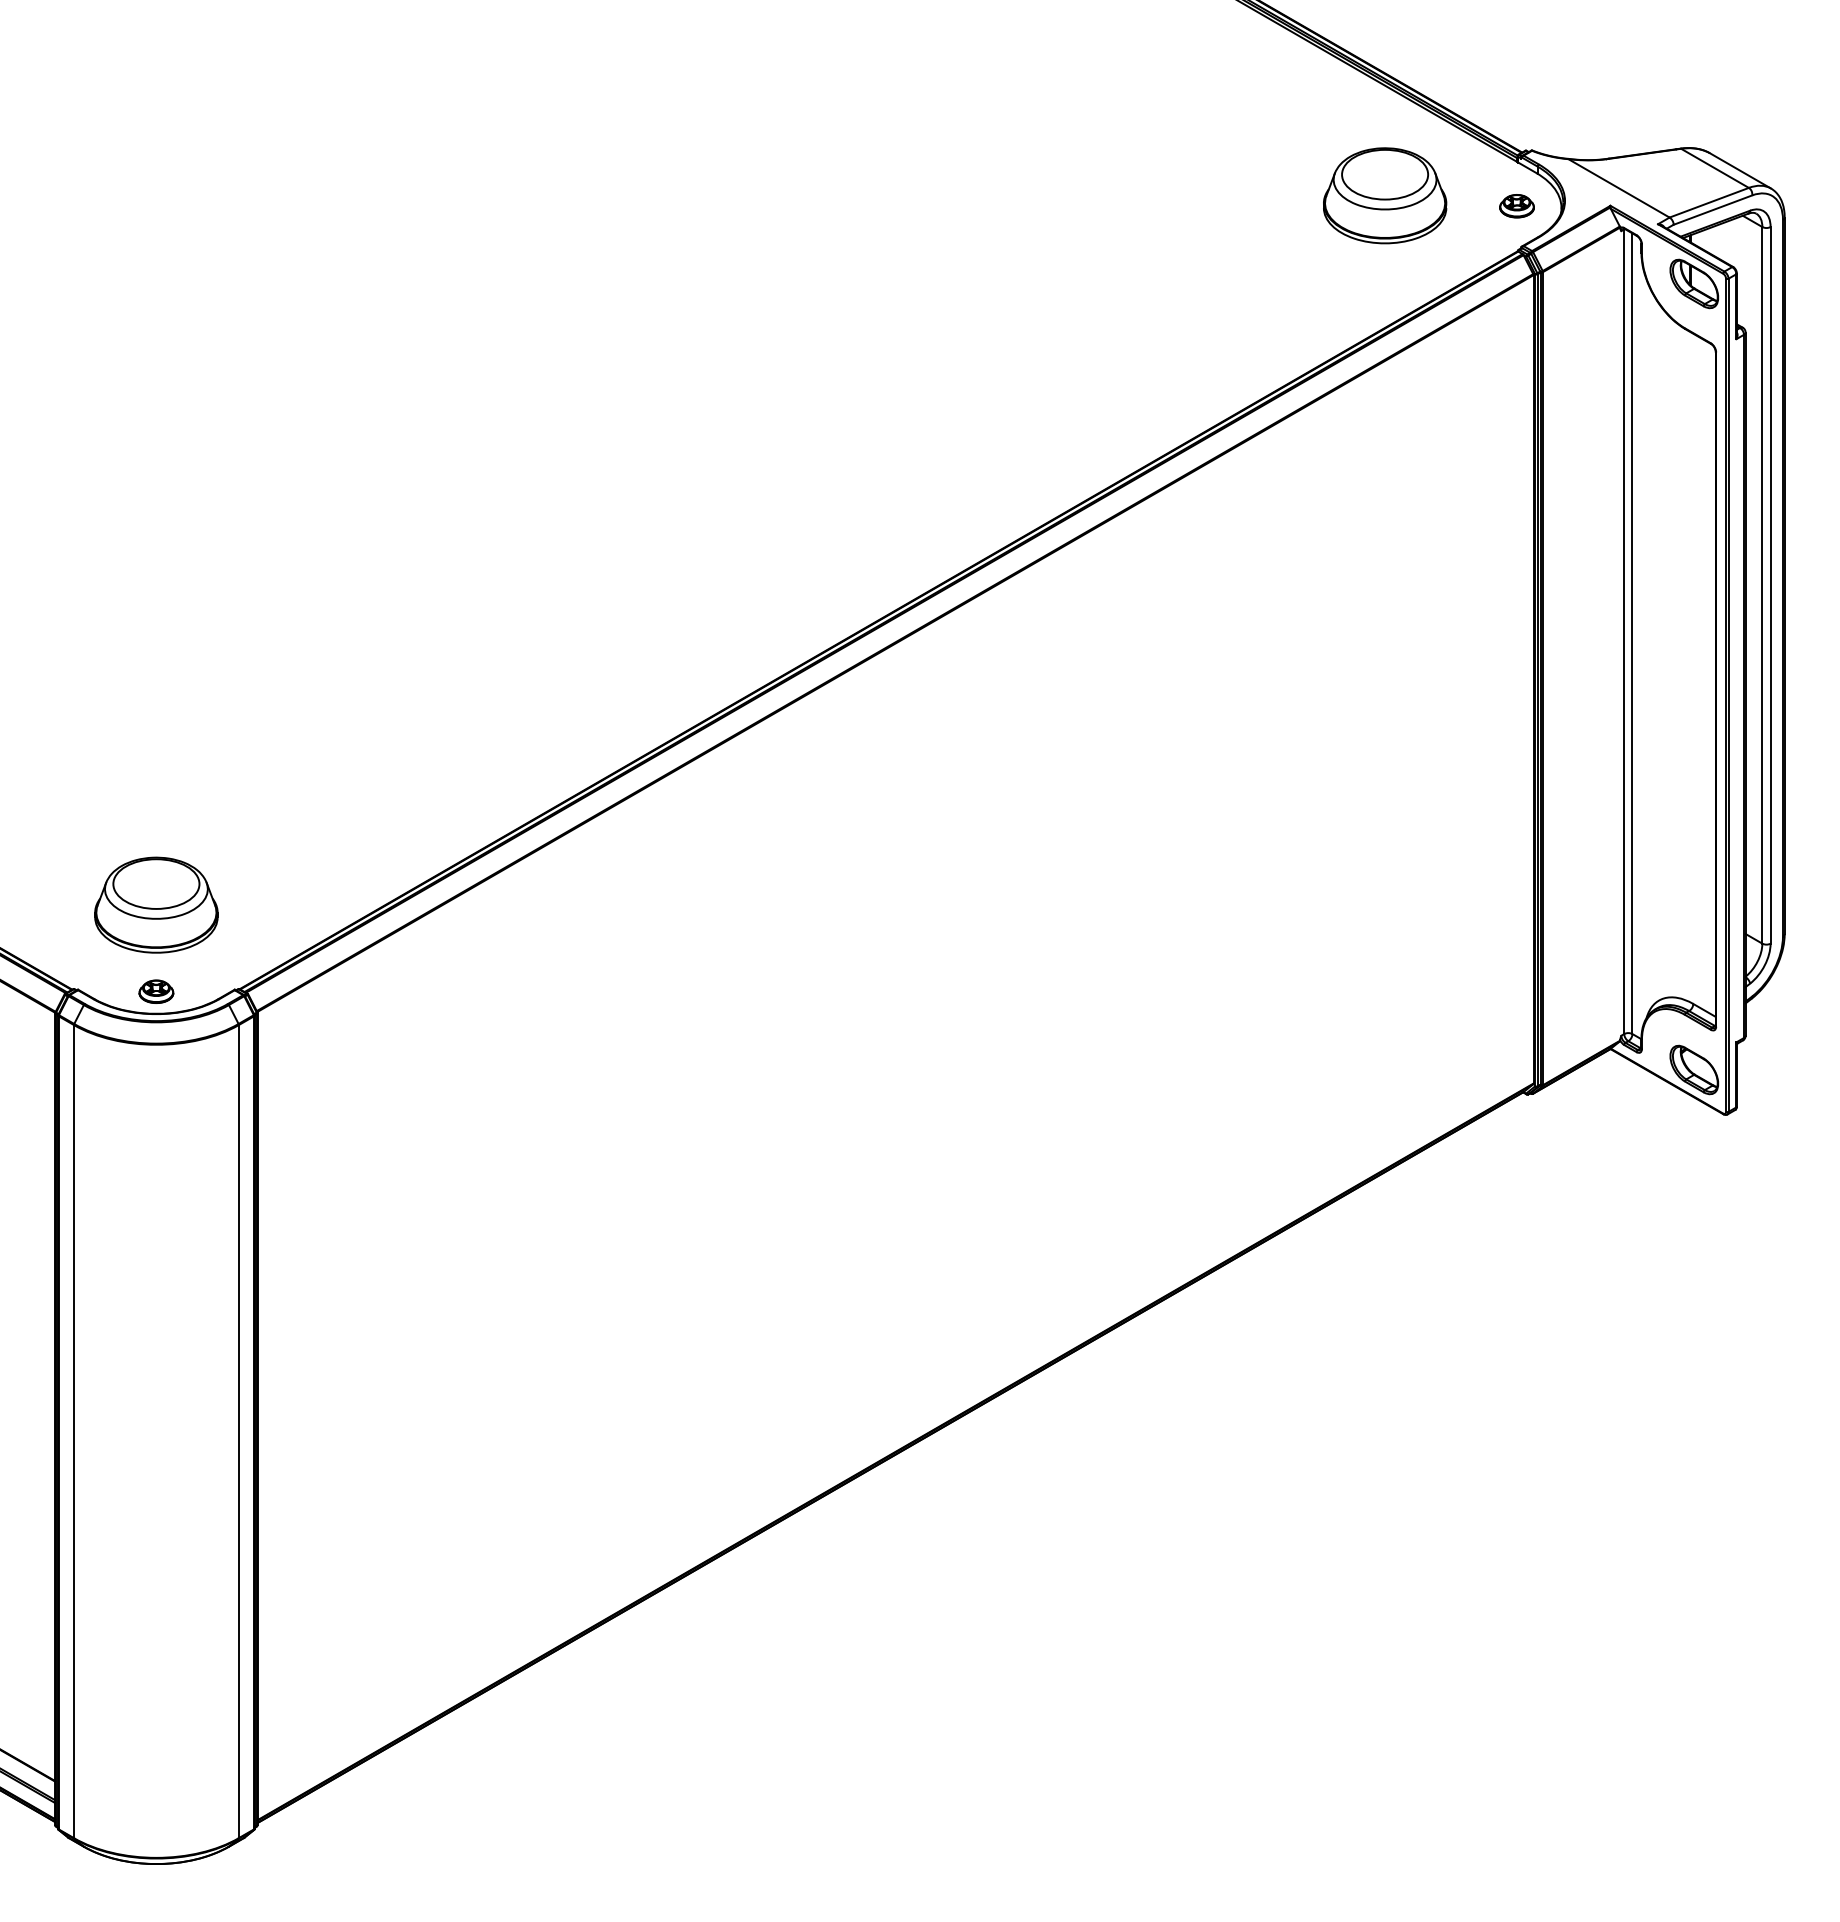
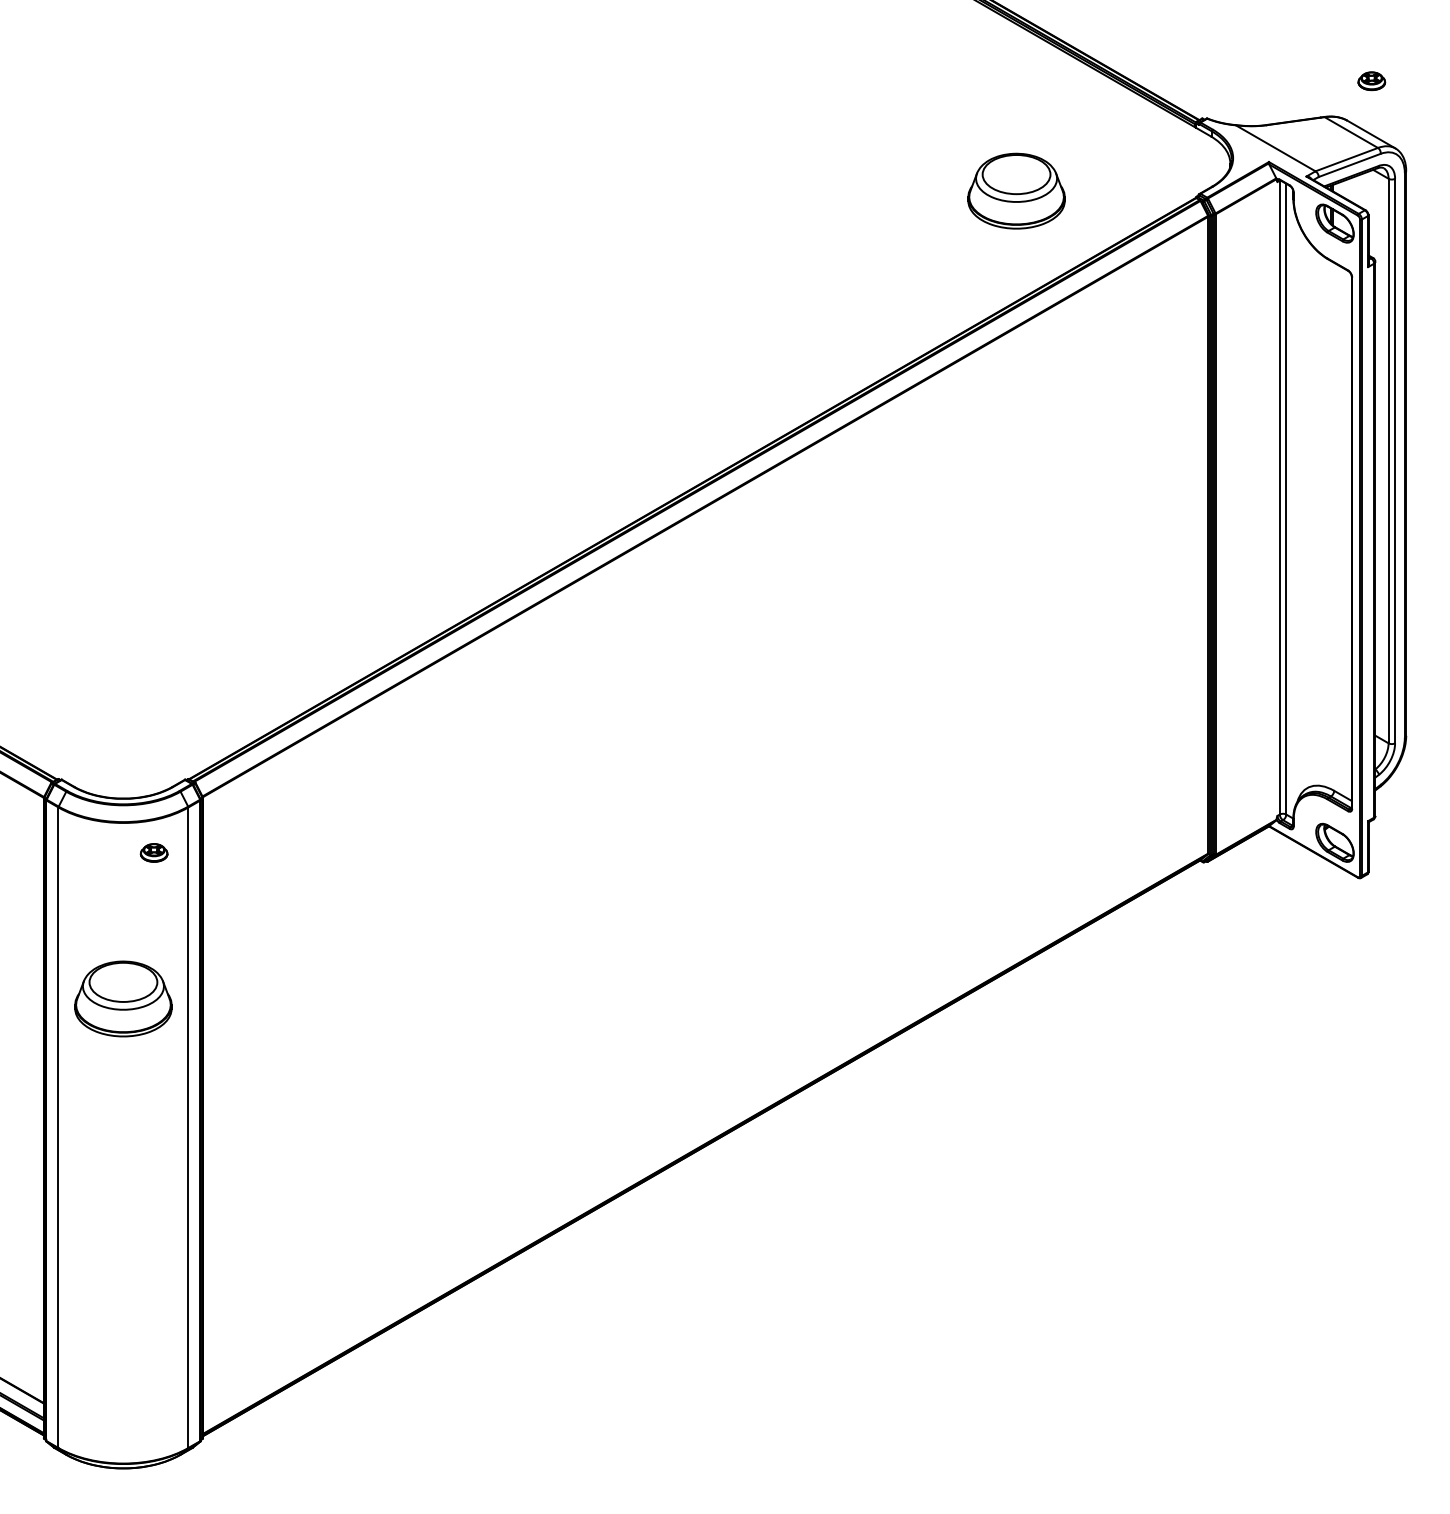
part: (1385, 195) -> (1016, 190), moved
part: (1516, 206) -> (1371, 81), moved
part: (156, 904) -> (123, 998), moved
part: (156, 991) -> (154, 852), moved

